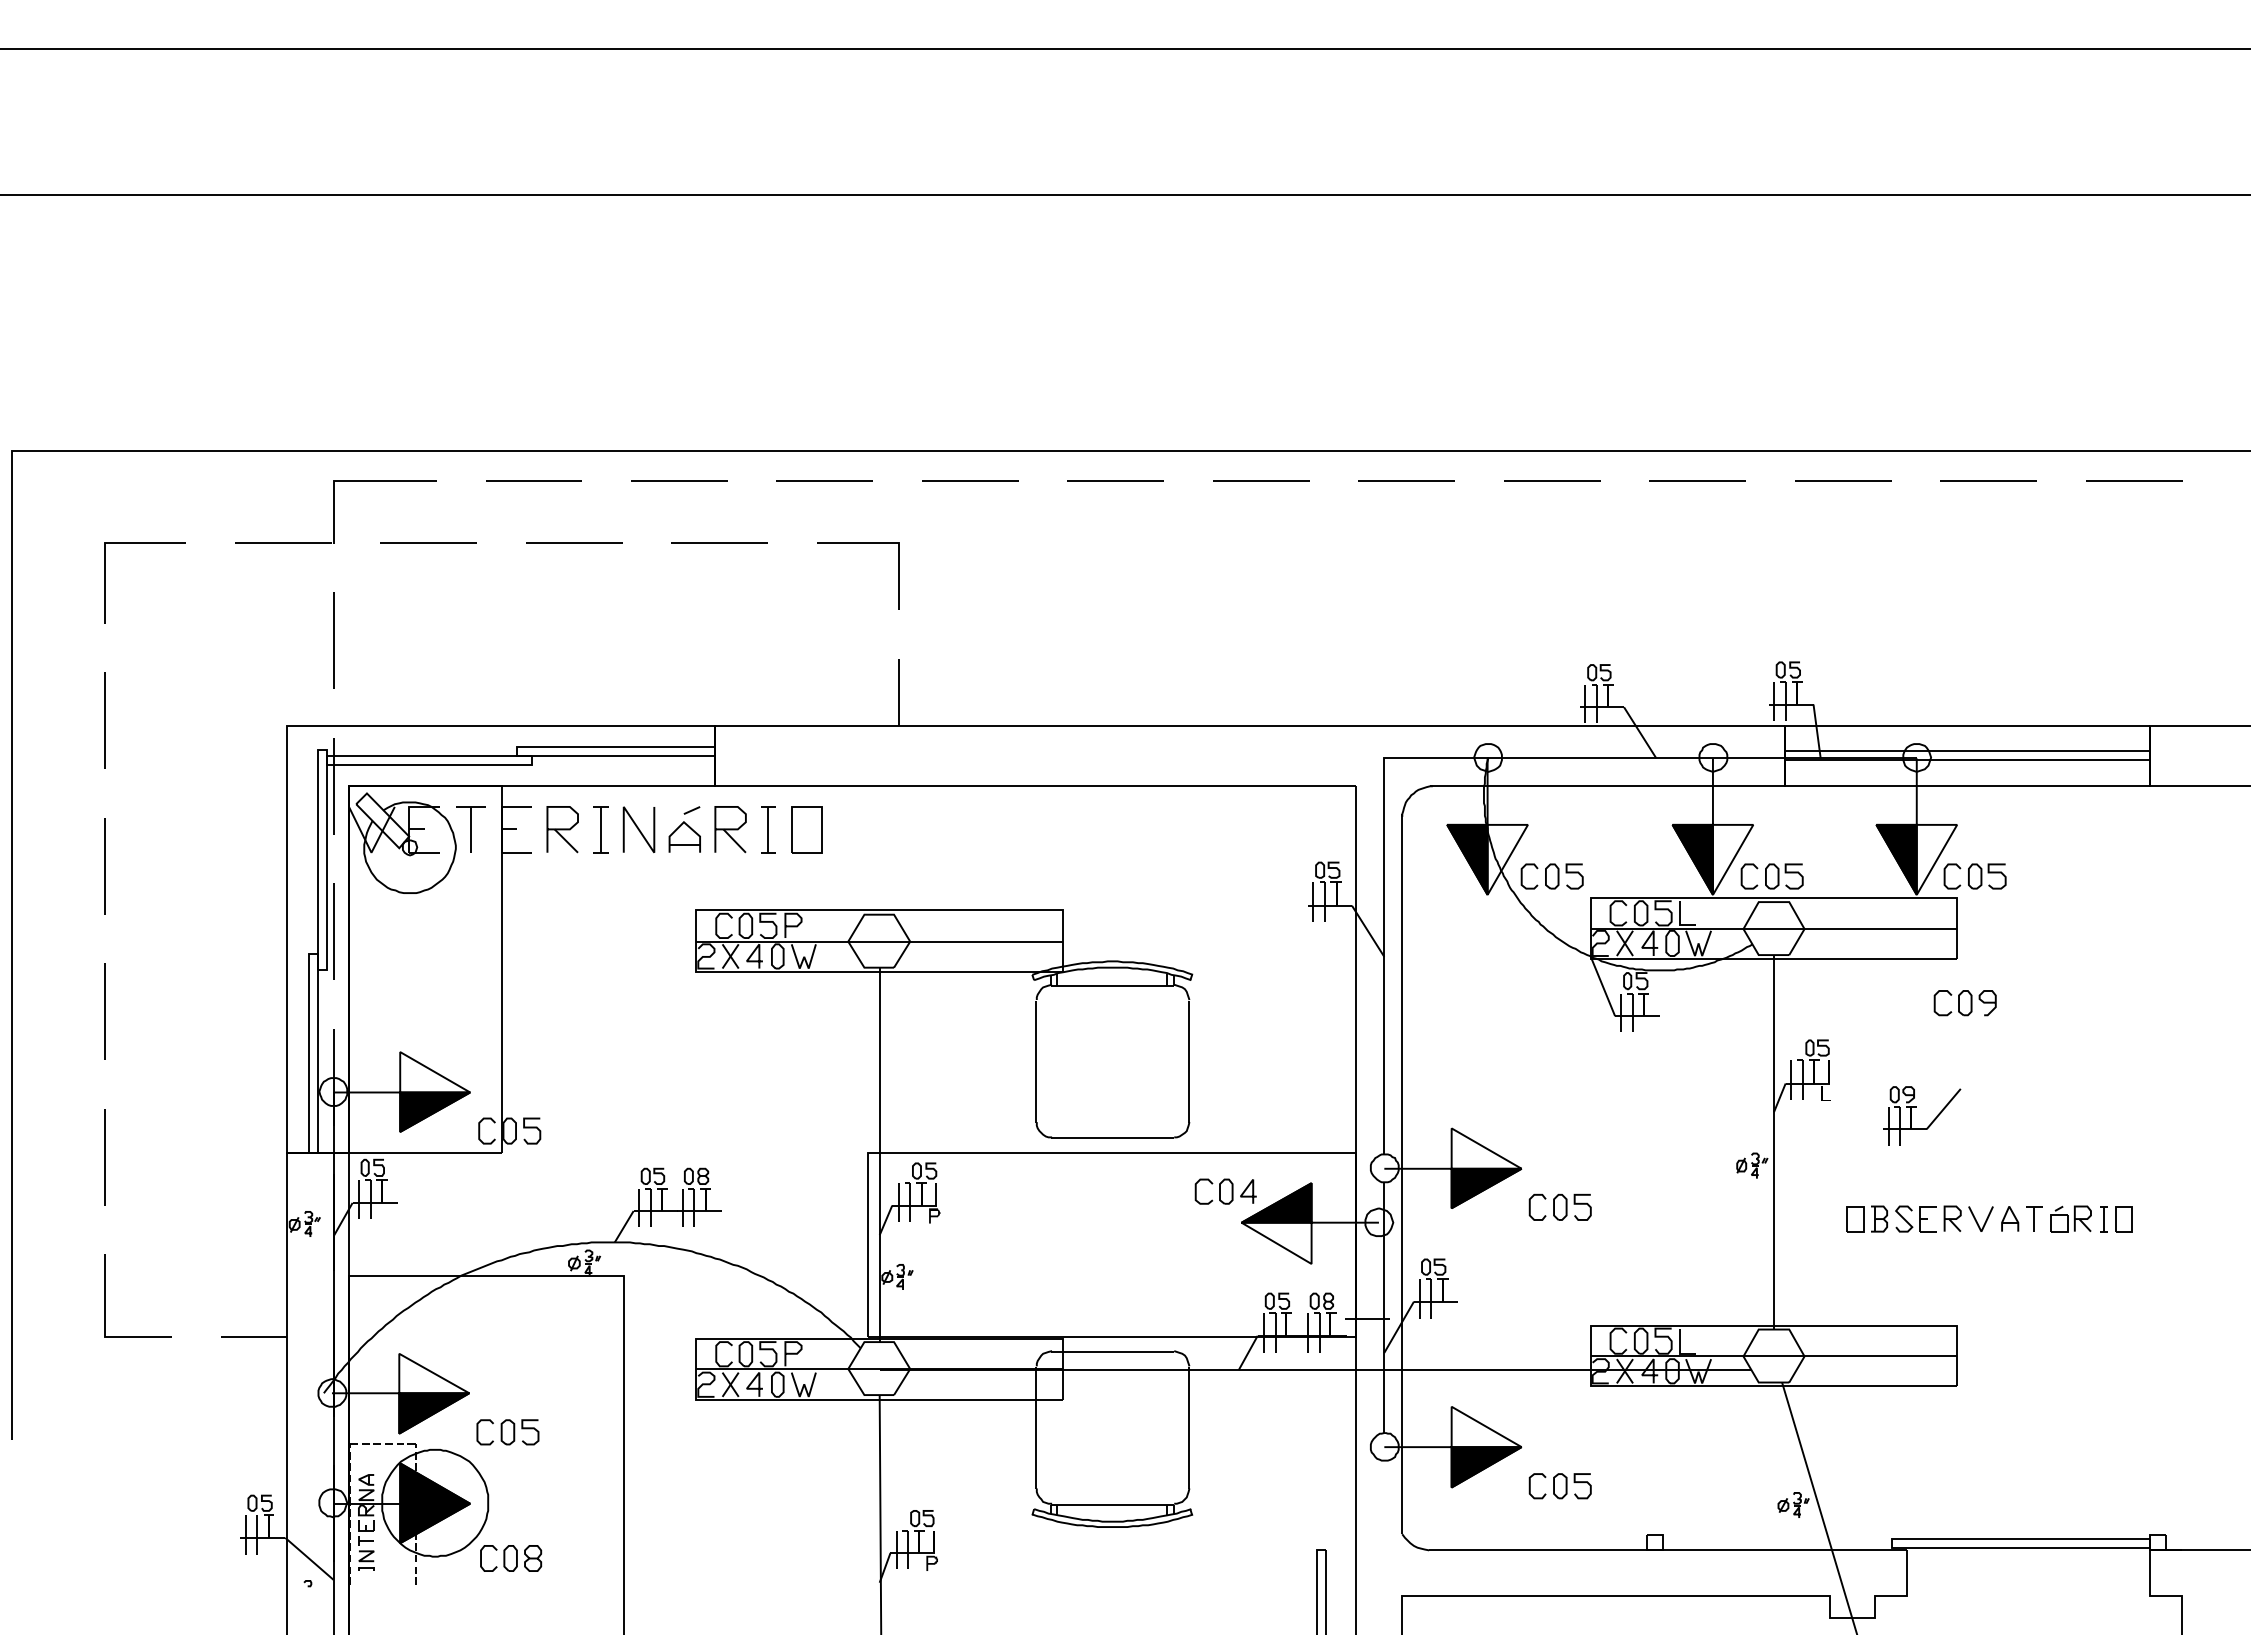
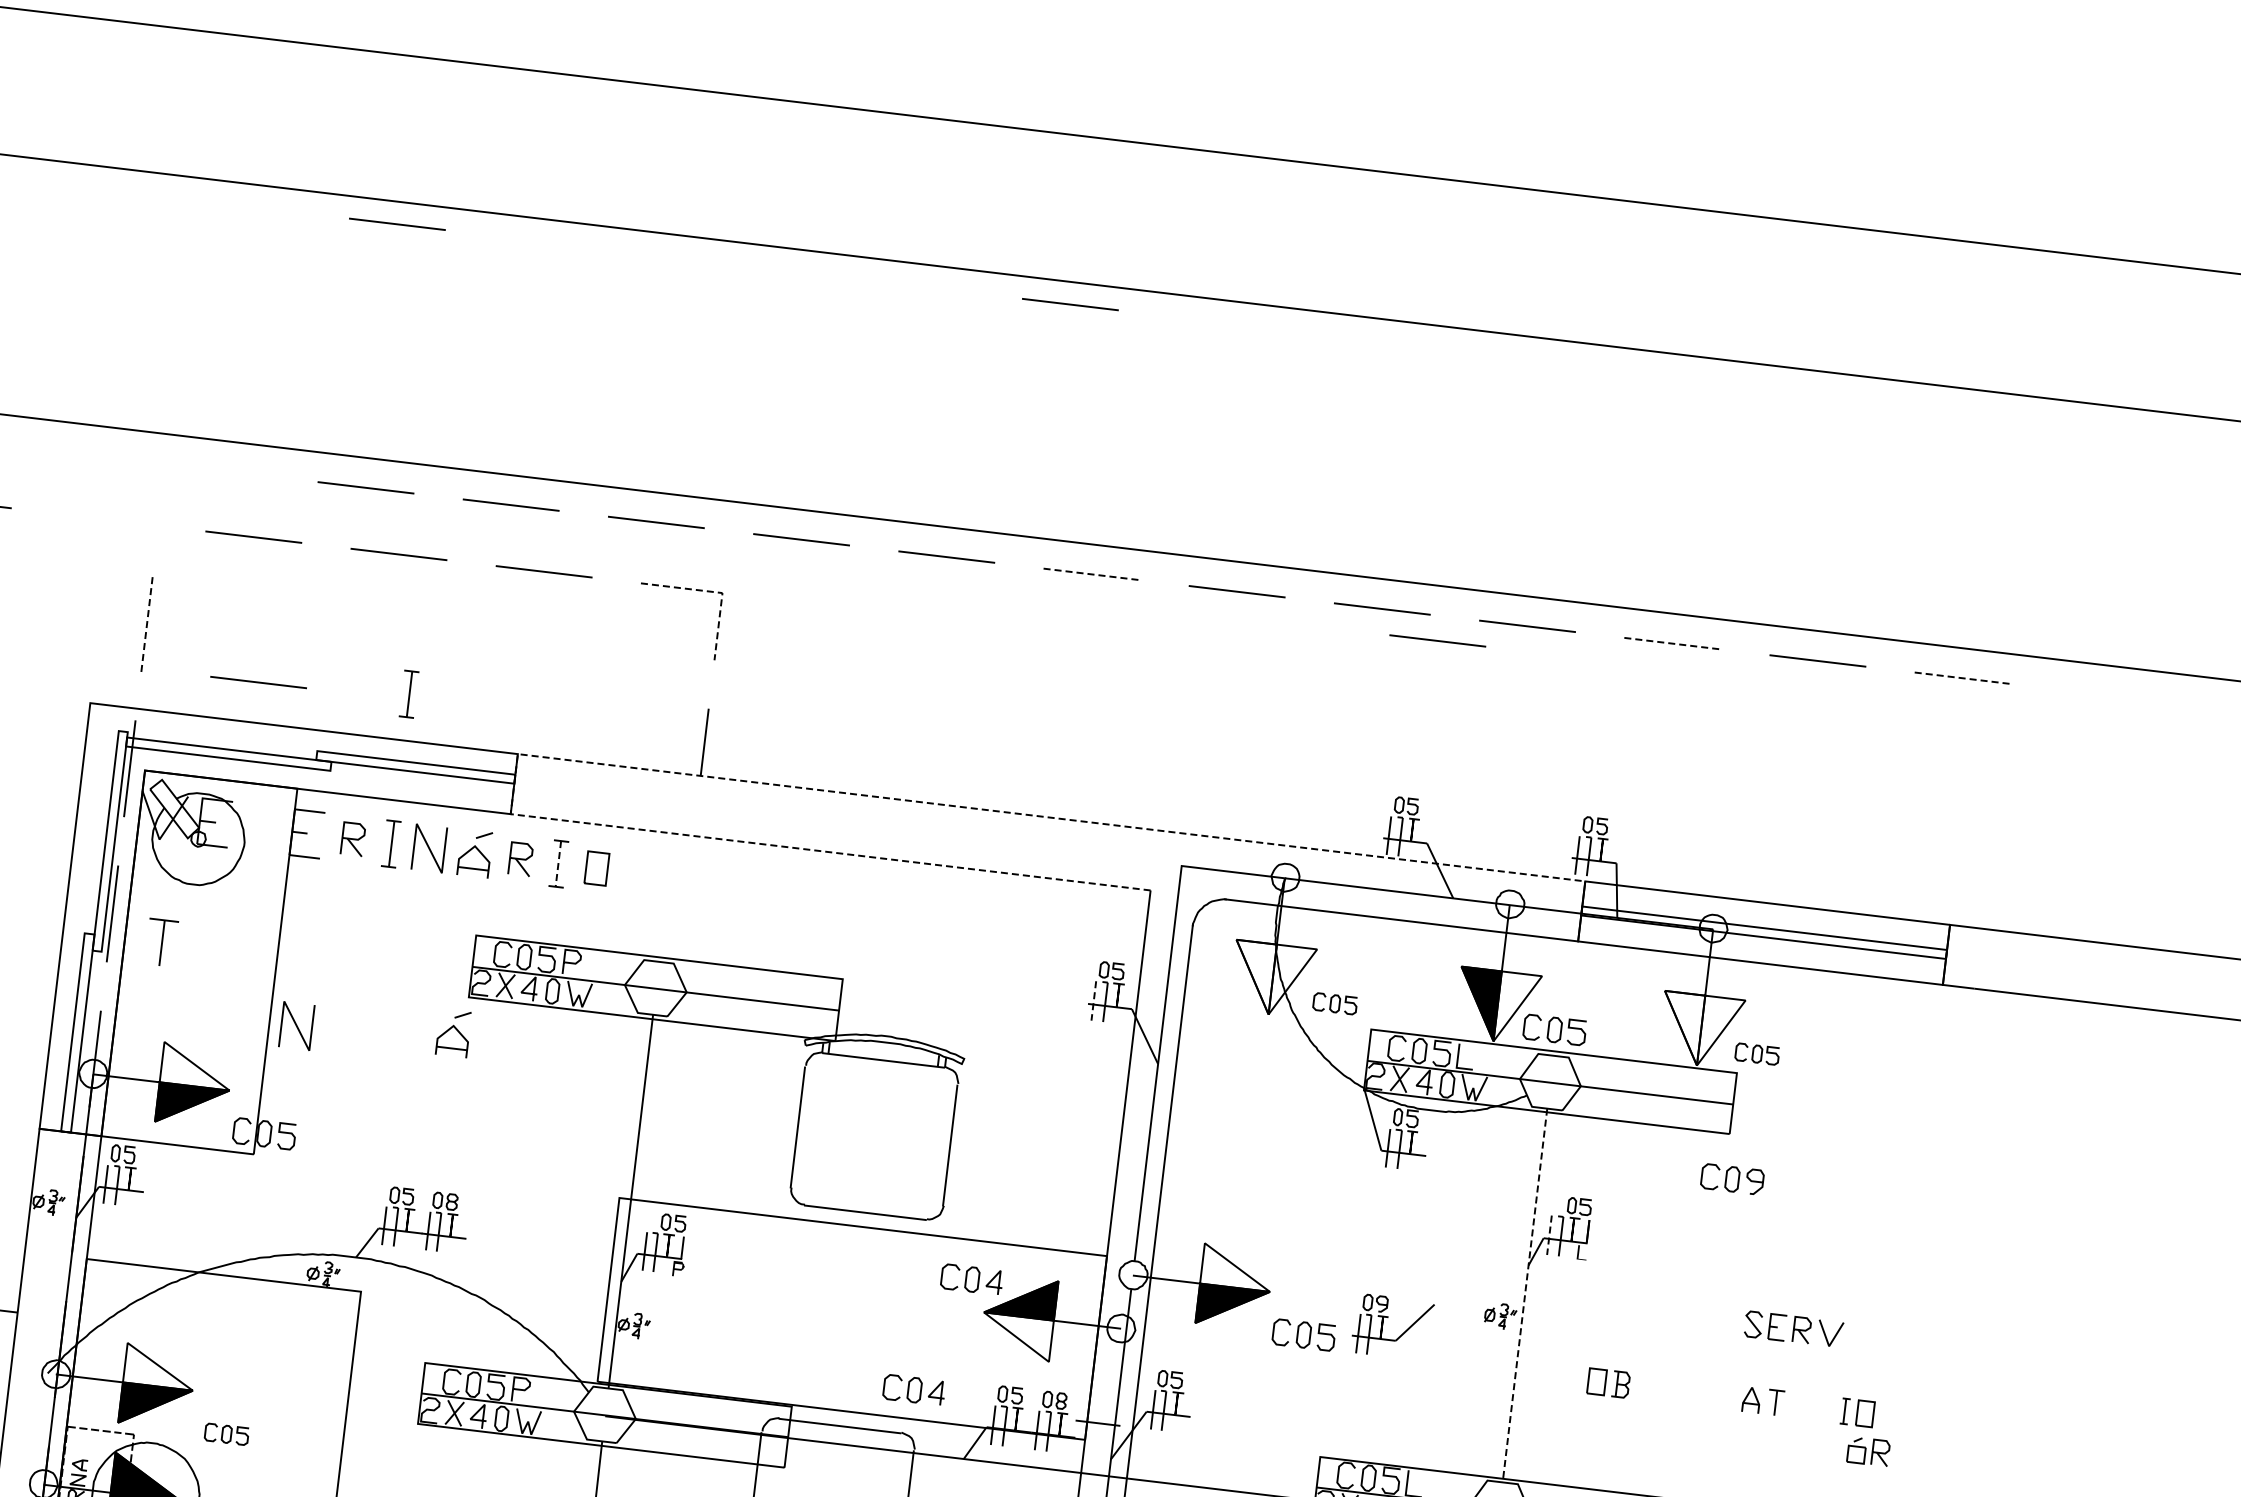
line: (533, 216) -> (396, 223), added
line: (1208, 216) -> (1070, 304), added
line: (1261, 480) -> (1092, 573), solid -> dashed
line: (1843, 480) -> (1673, 643), solid -> dashed
line: (2134, 480) -> (1963, 677), solid -> dashed
line: (1610, 505) -> (1437, 640), added
part: (335, 511) -> (164, 494), removed
line: (892, 542) -> (716, 591), solid -> dashed
line: (333, 640) -> (146, 623), solid -> dashed
part: (600, 679) -> (408, 693), added
line: (450, 685) -> (258, 682), added
line: (898, 726) -> (700, 776), solid -> dashed
part: (470, 829) -> (161, 942), moved
part: (562, 829) -> (352, 839), size x0.7
part: (730, 829) -> (520, 859), size x0.7
line: (768, 829) -> (558, 863), solid -> dashed
part: (806, 829) -> (596, 868), size x0.7
fill: (1467, 859) -> (1252, 976), removed
fill: (1896, 859) -> (1680, 1027), removed
part: (1551, 876) -> (1334, 1003), size x0.7
part: (1974, 876) -> (1756, 1054), size x0.7
line: (1313, 902) -> (1093, 1001), solid -> dashed
part: (684, 1009) -> (453, 1033), added
line: (528, 1020) -> (296, 1025), added
line: (1791, 1079) -> (1549, 1234), solid -> dashed
part: (1916, 1107) -> (1388, 1317), moved
line: (1774, 1142) -> (1525, 1295), solid -> dashed
part: (1944, 1218) -> (1793, 1328), moved
part: (2070, 1218) -> (1868, 1451), moved
part: (1181, 1307) -> (913, 1389), added
part: (507, 1432) -> (226, 1434), size x0.7

